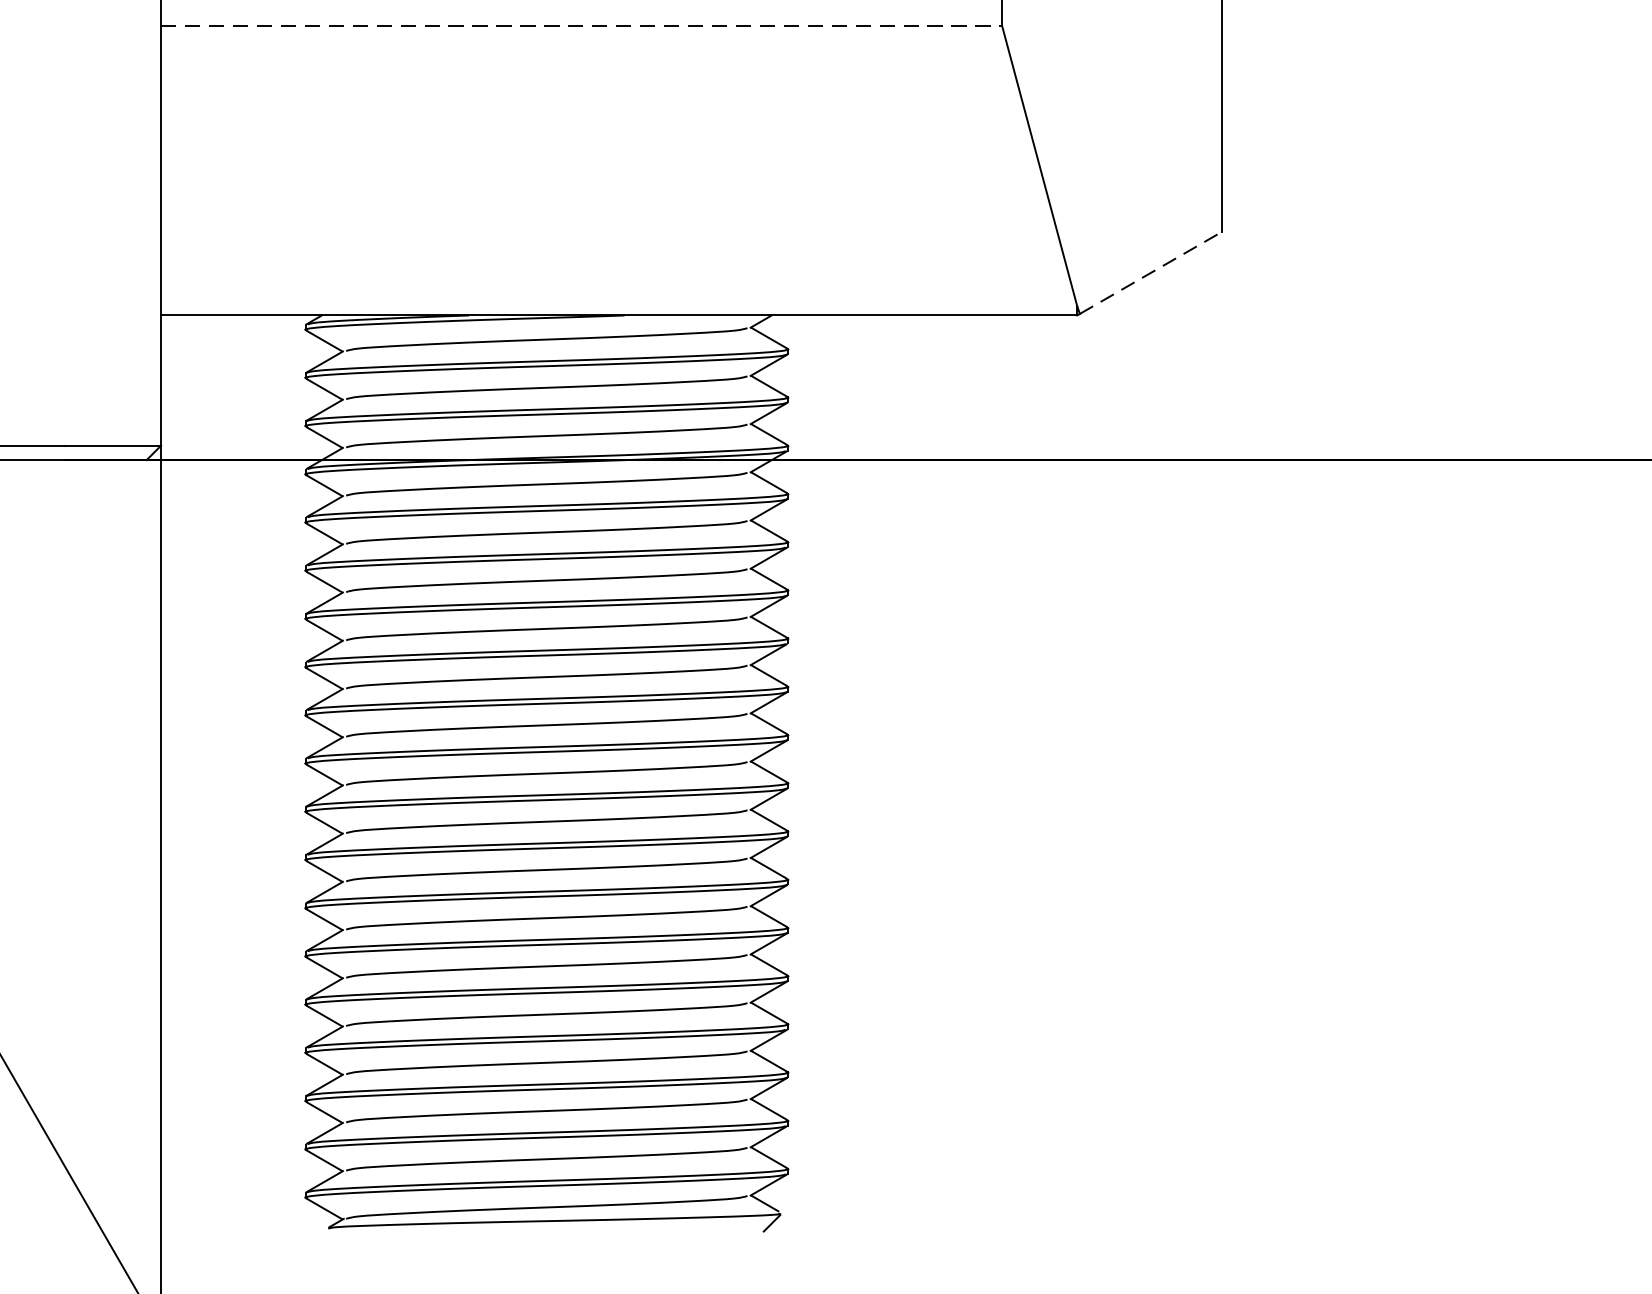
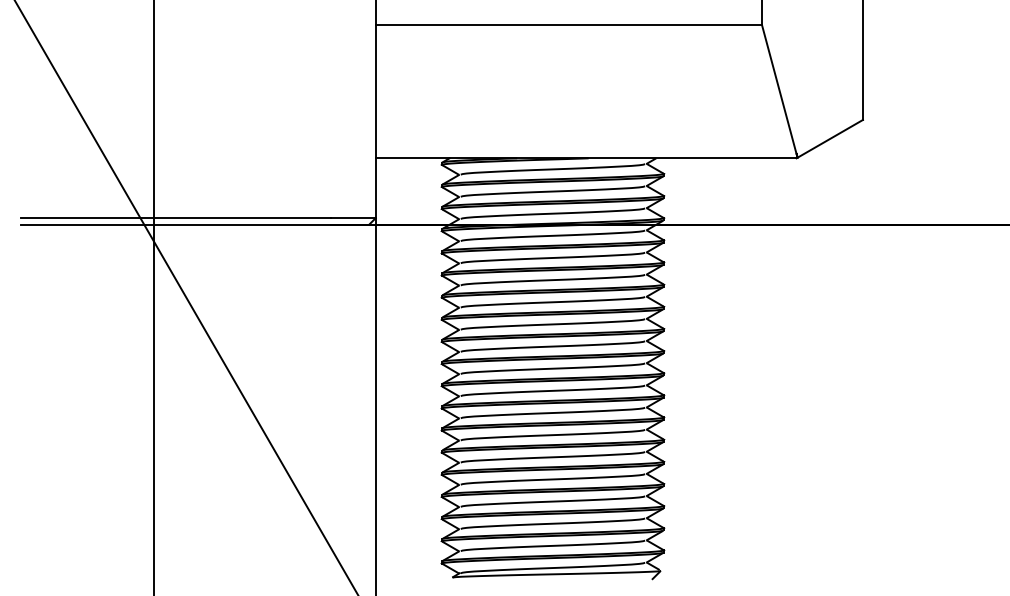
line: (582, 26) -> (569, 25), dashed -> solid
line: (1151, 272) -> (830, 138), dashed -> solid

